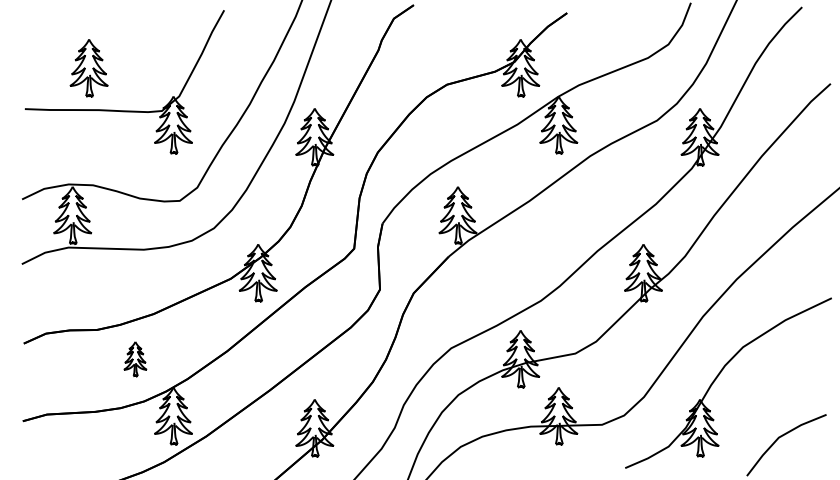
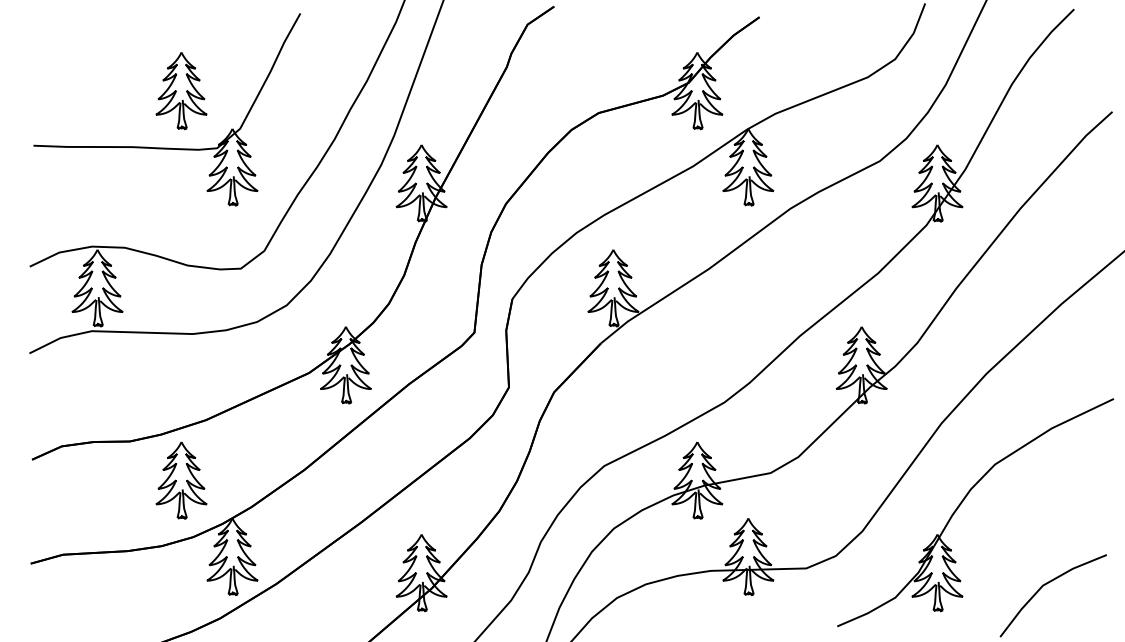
part: (89, 68) -> (181, 91), moved
part: (135, 359) -> (181, 480), size x1.67

